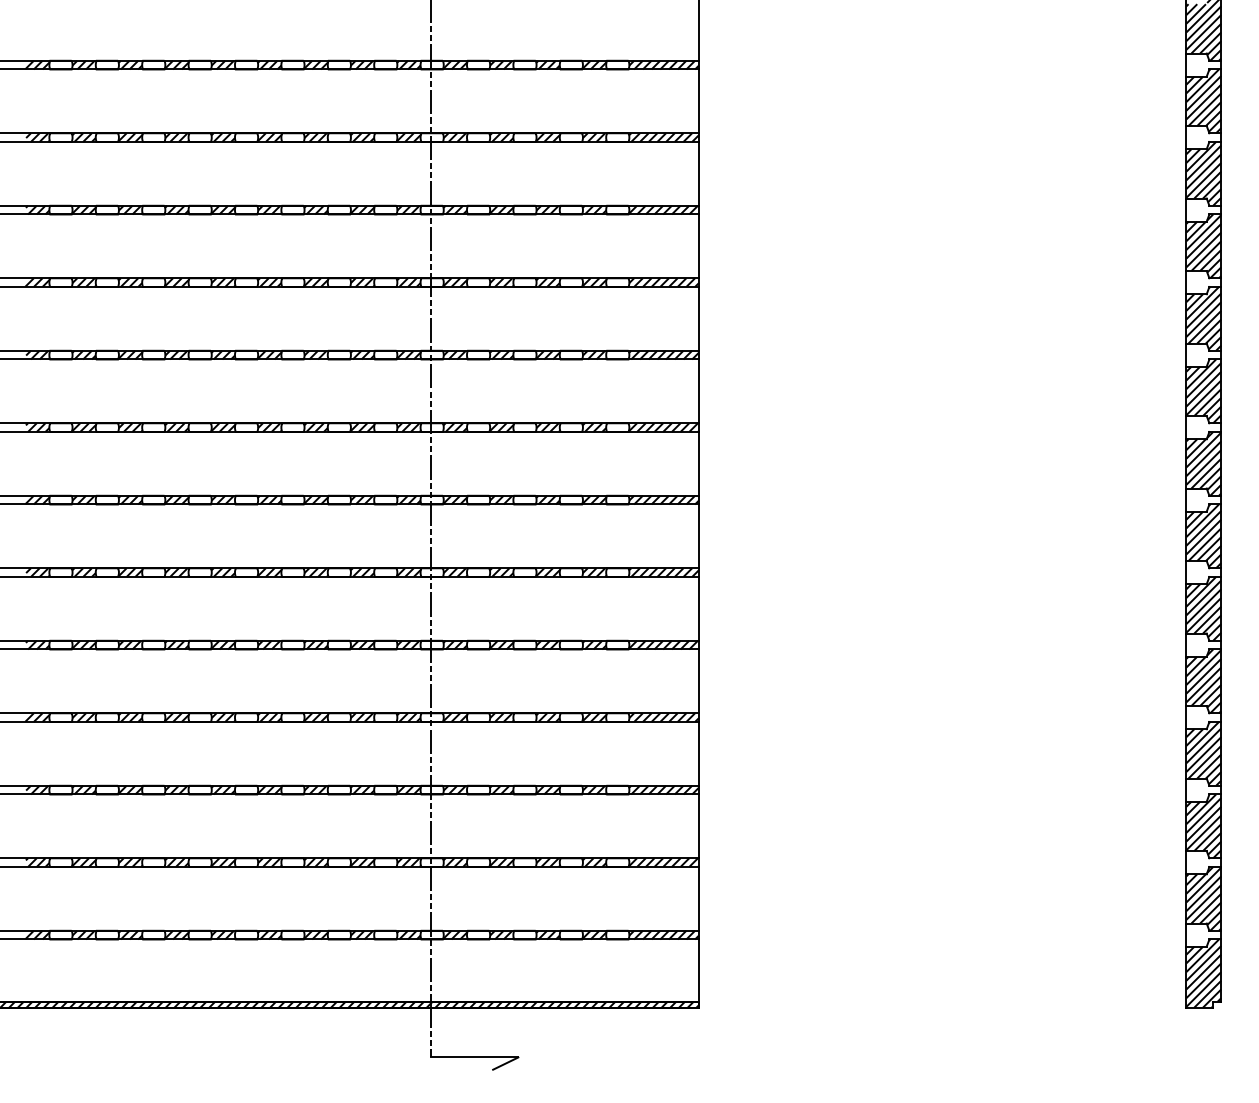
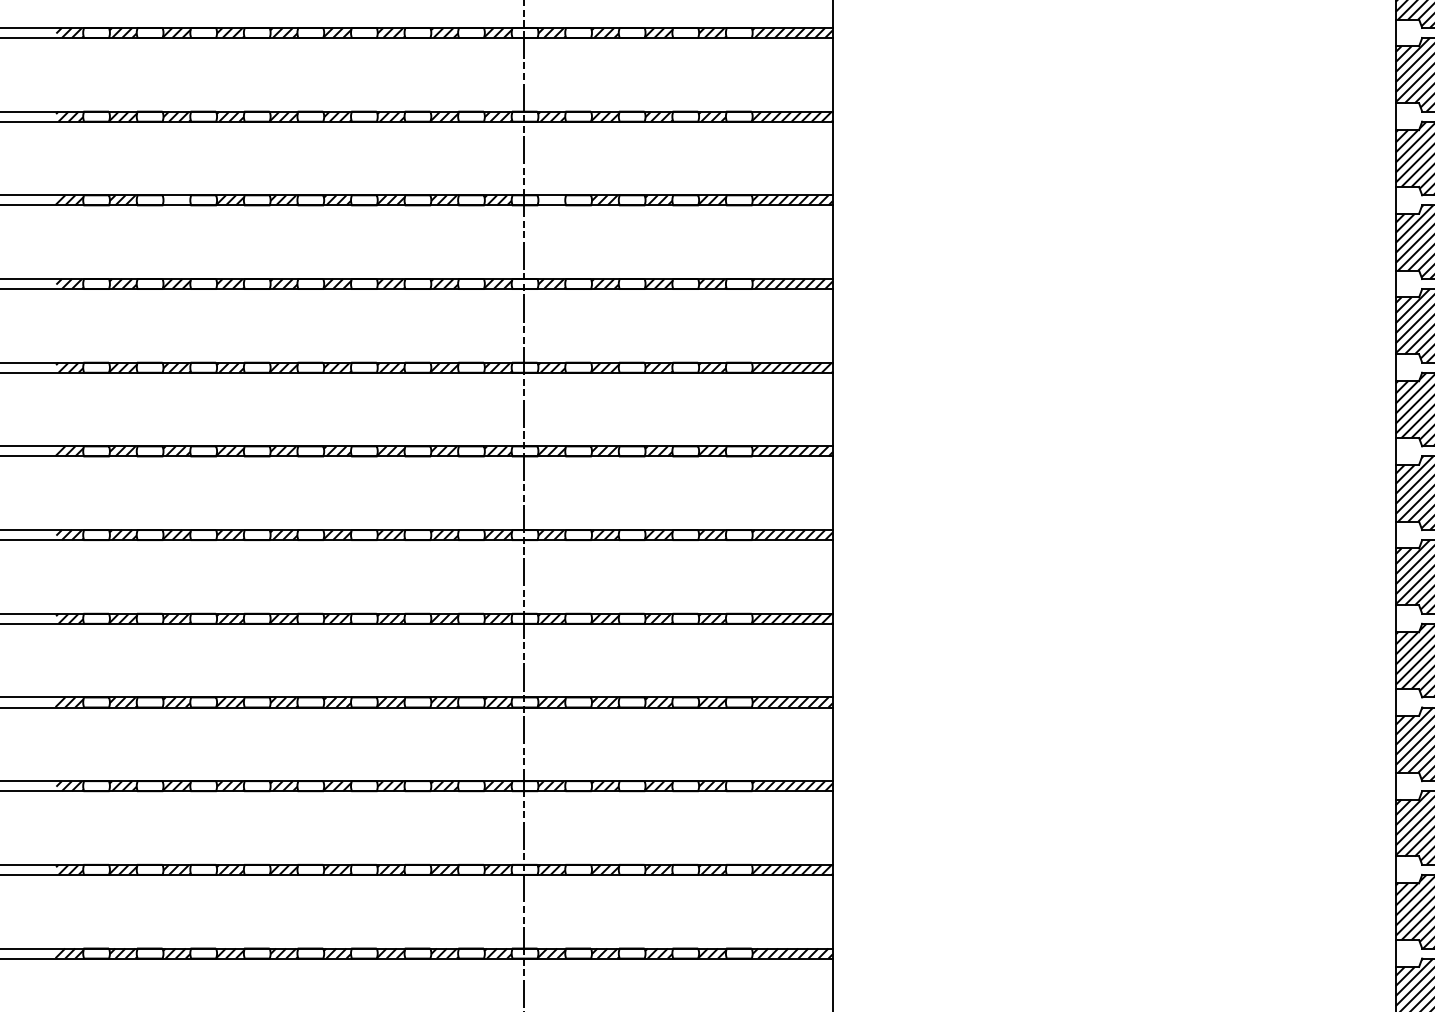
hatch: (130, 282) -> (176, 200), removed
hatch: (455, 282) -> (551, 200), removed

